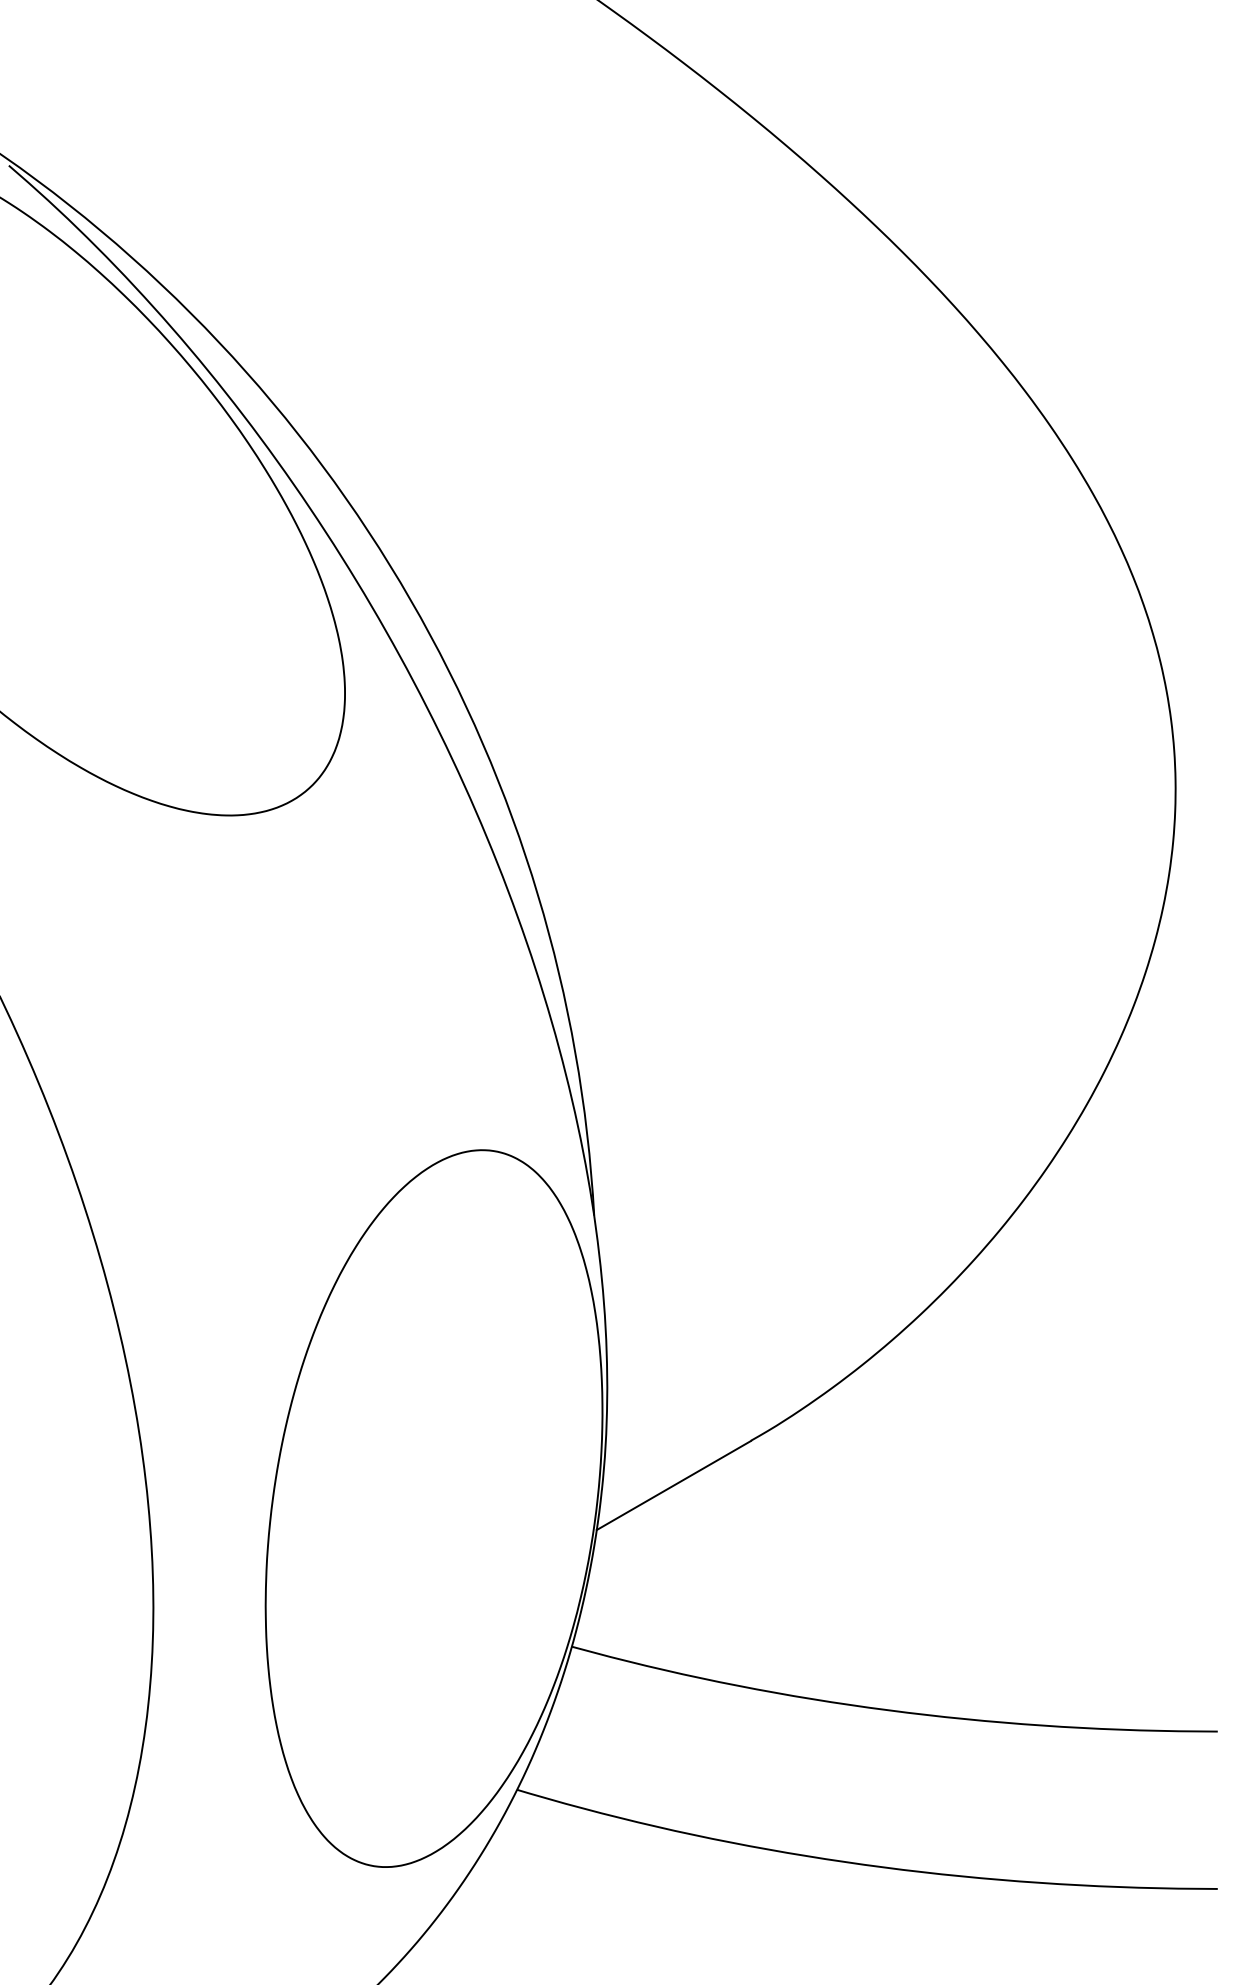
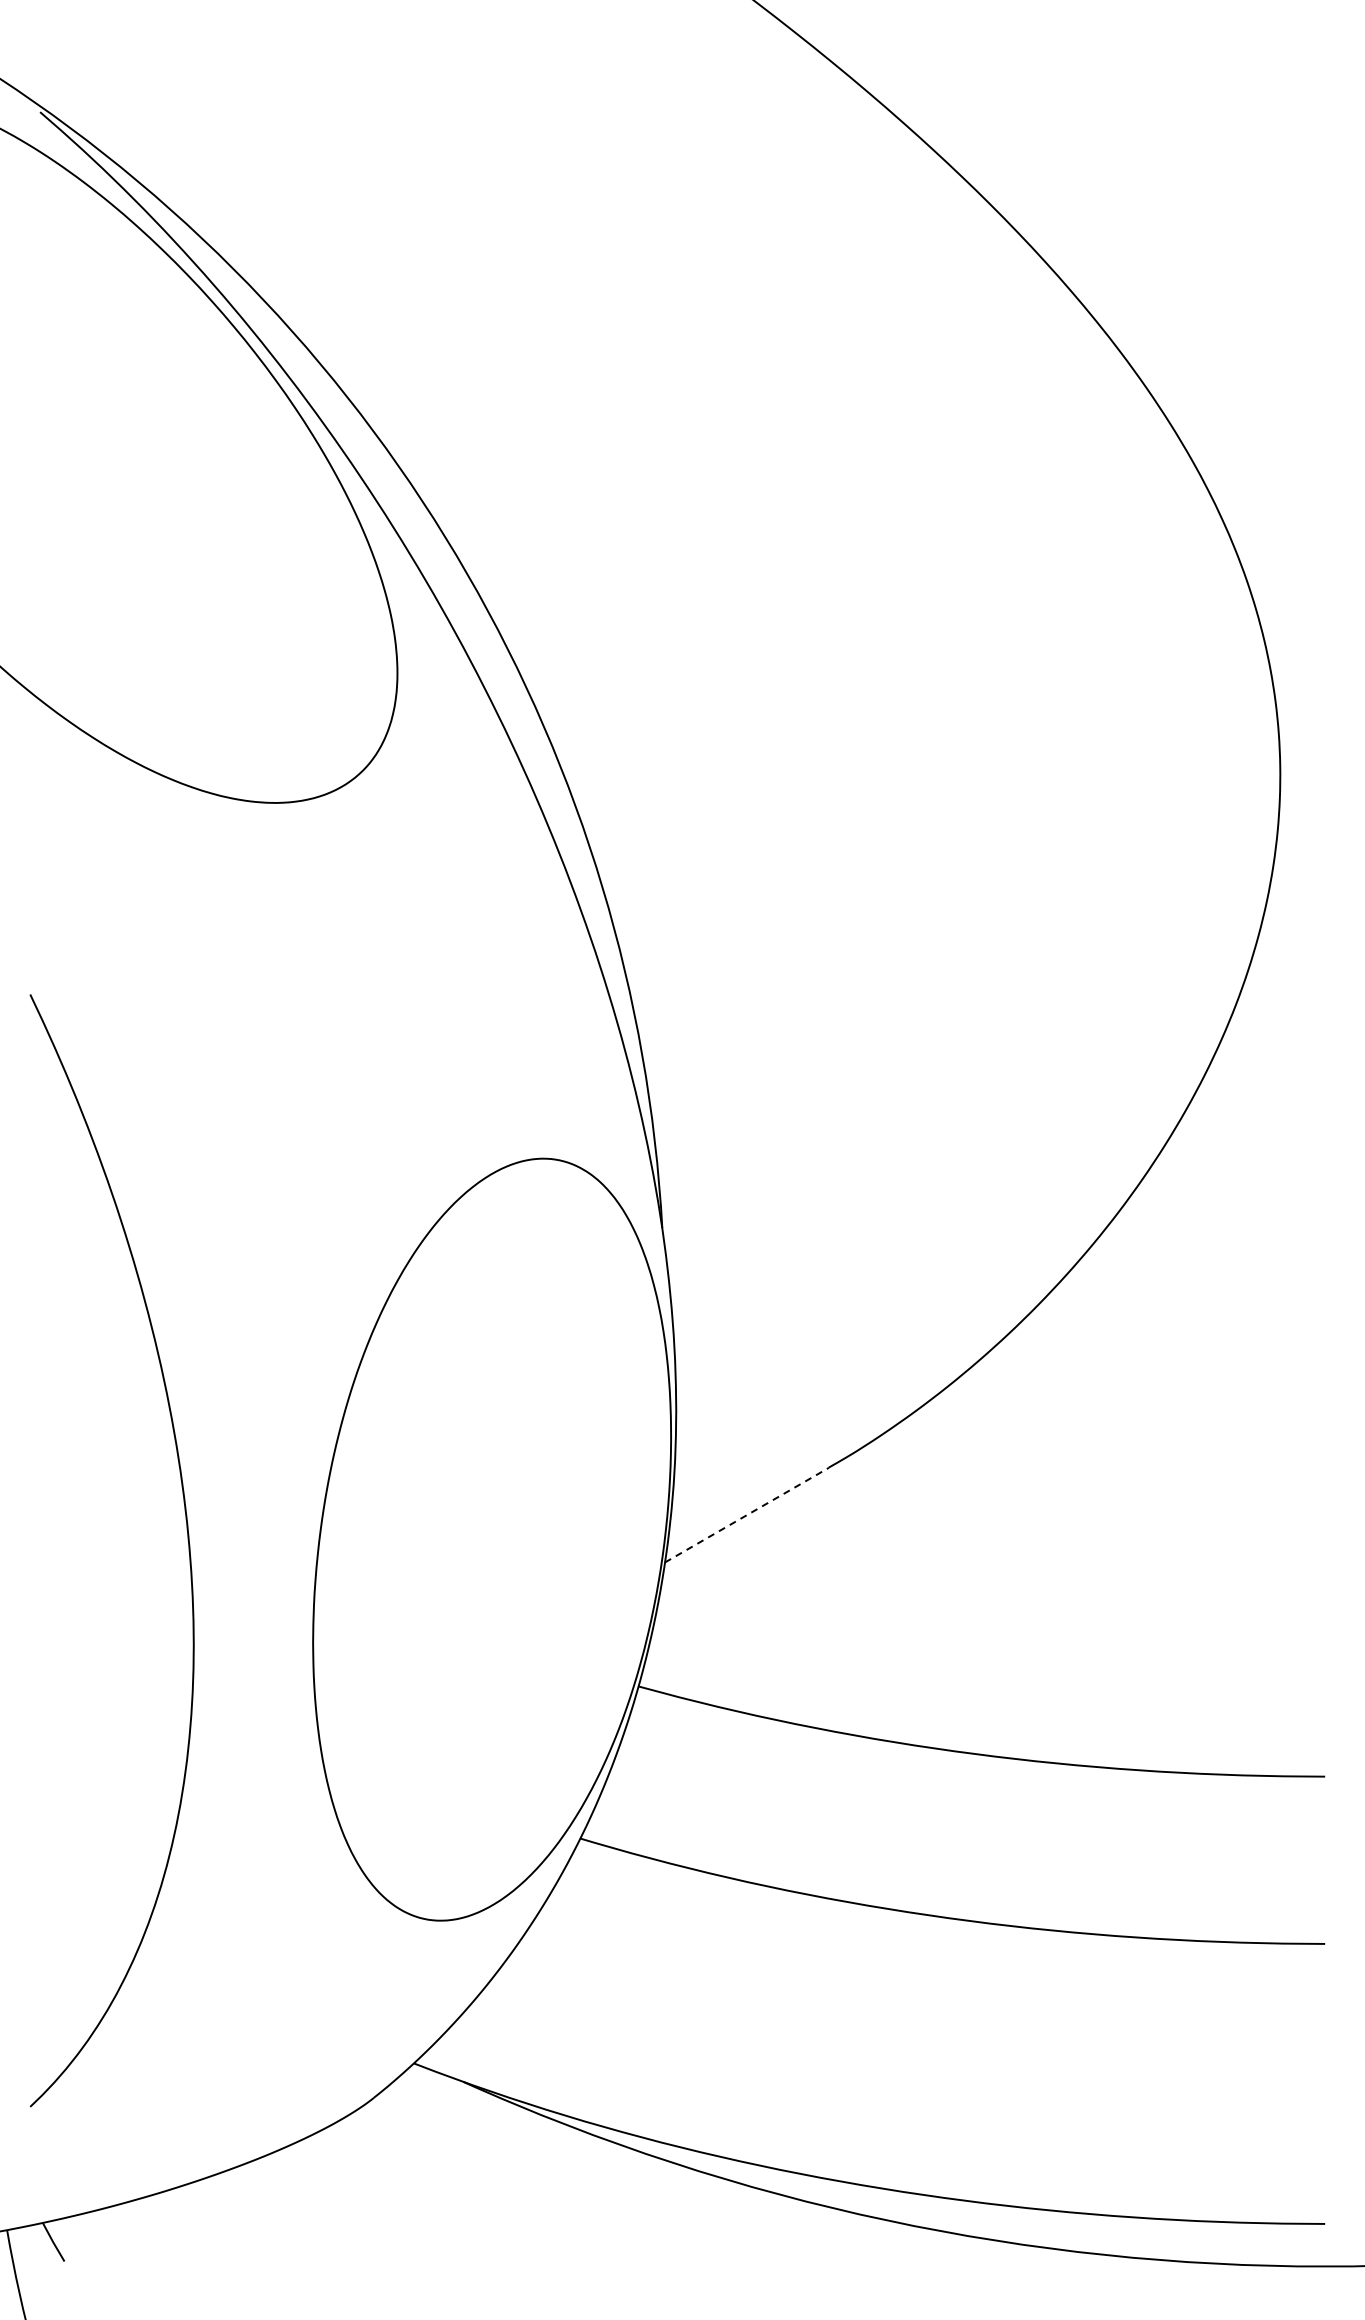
line: (673, 1485) -> (746, 1515), solid -> dashed

